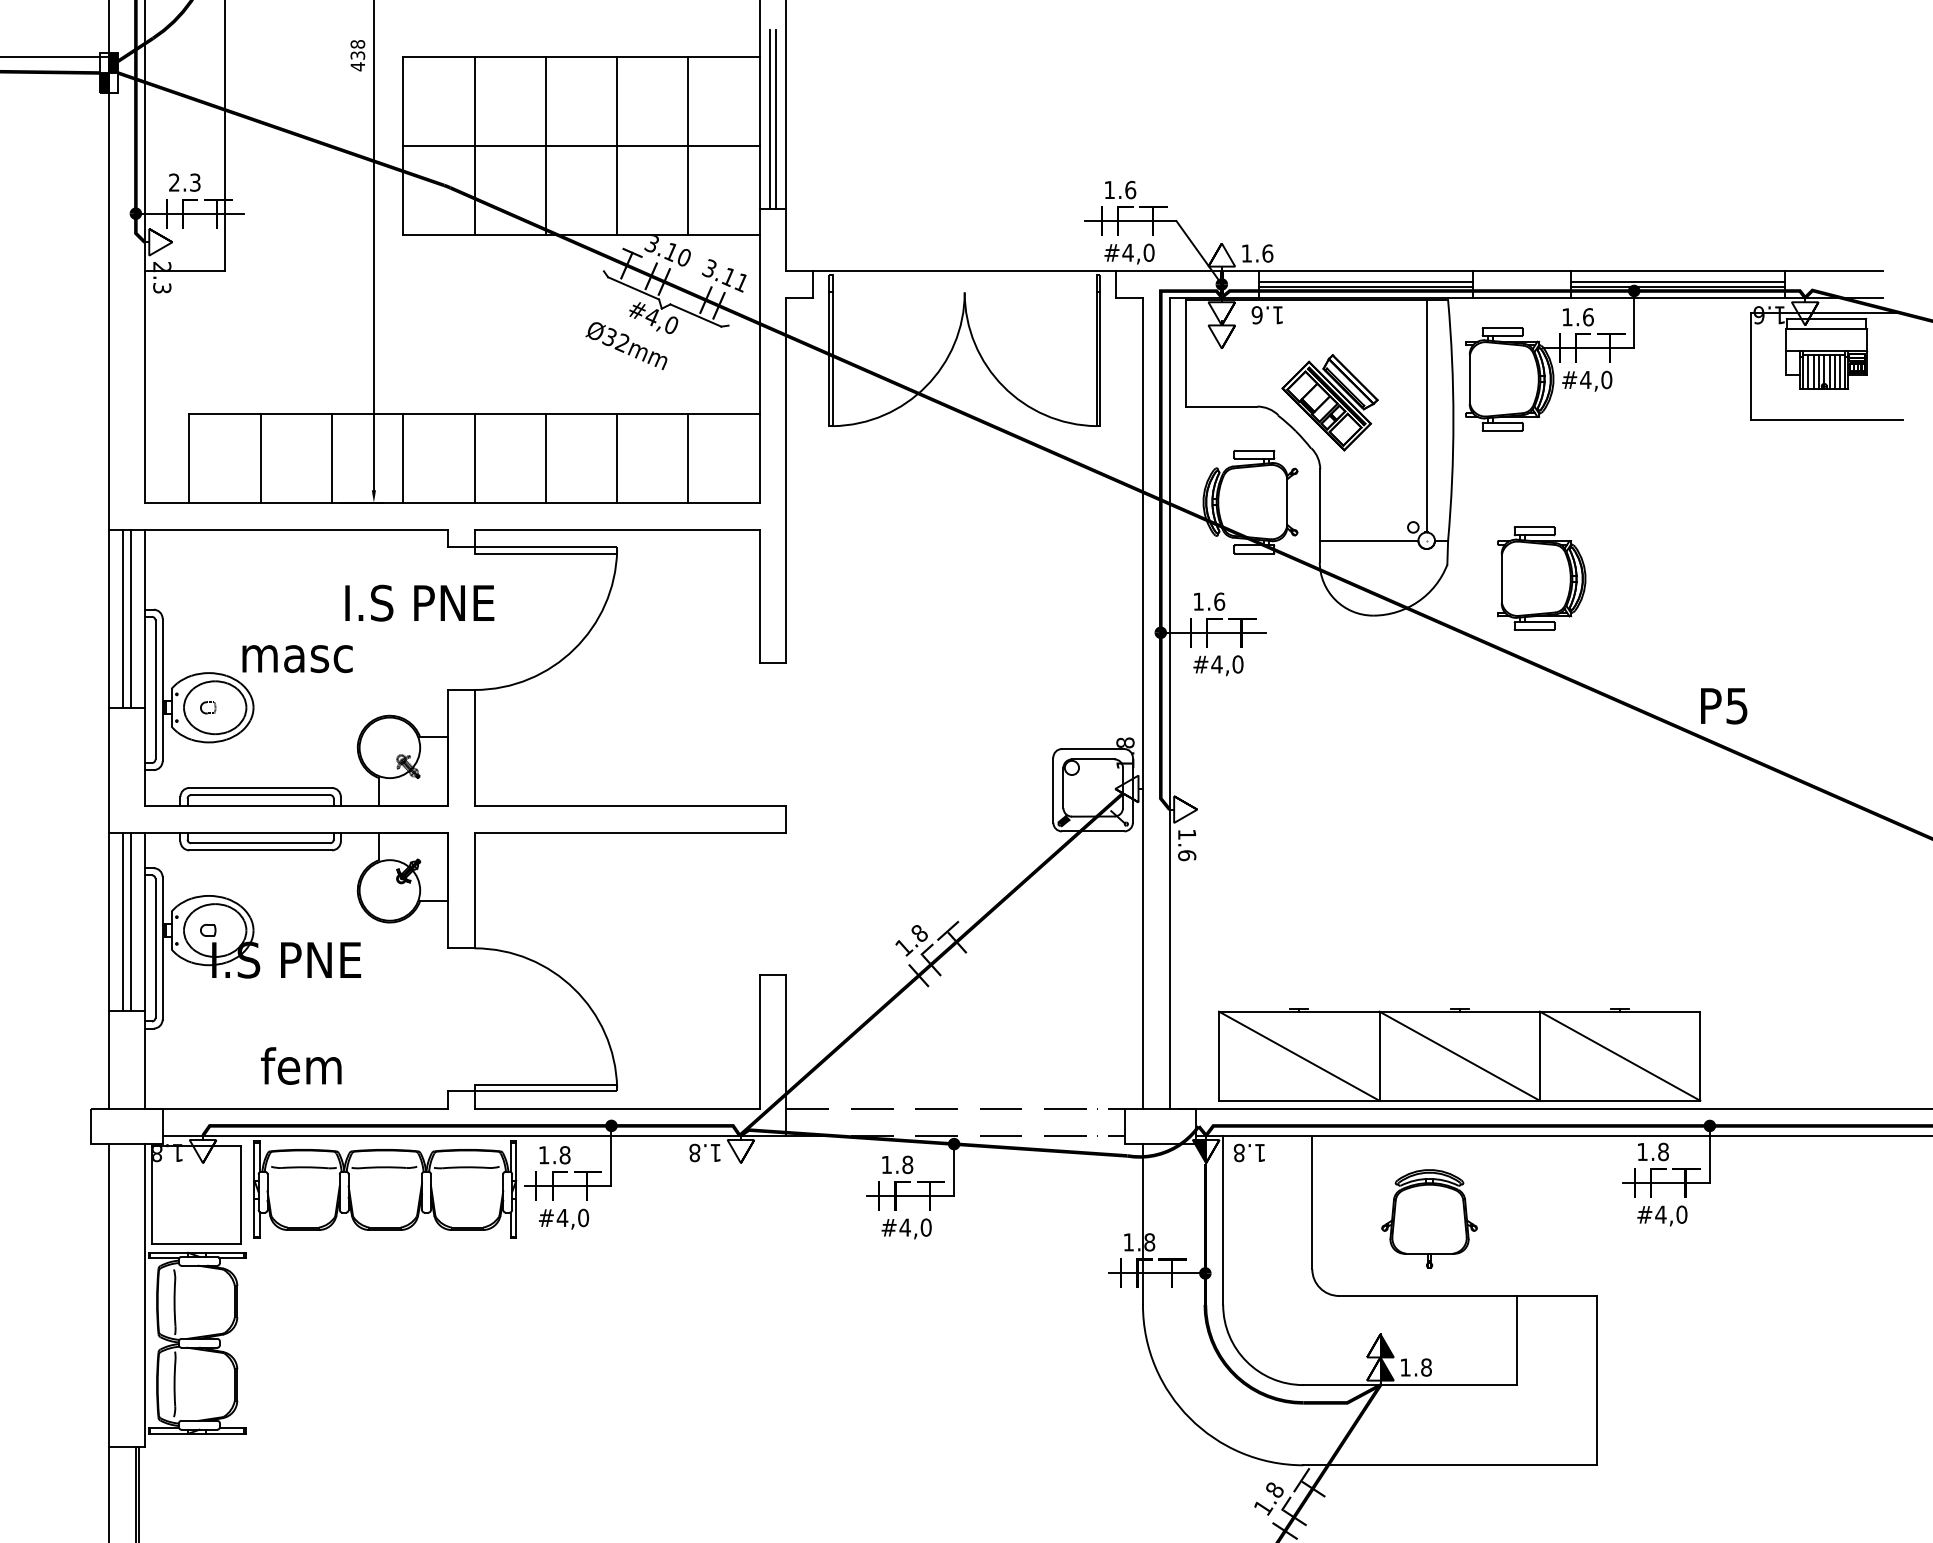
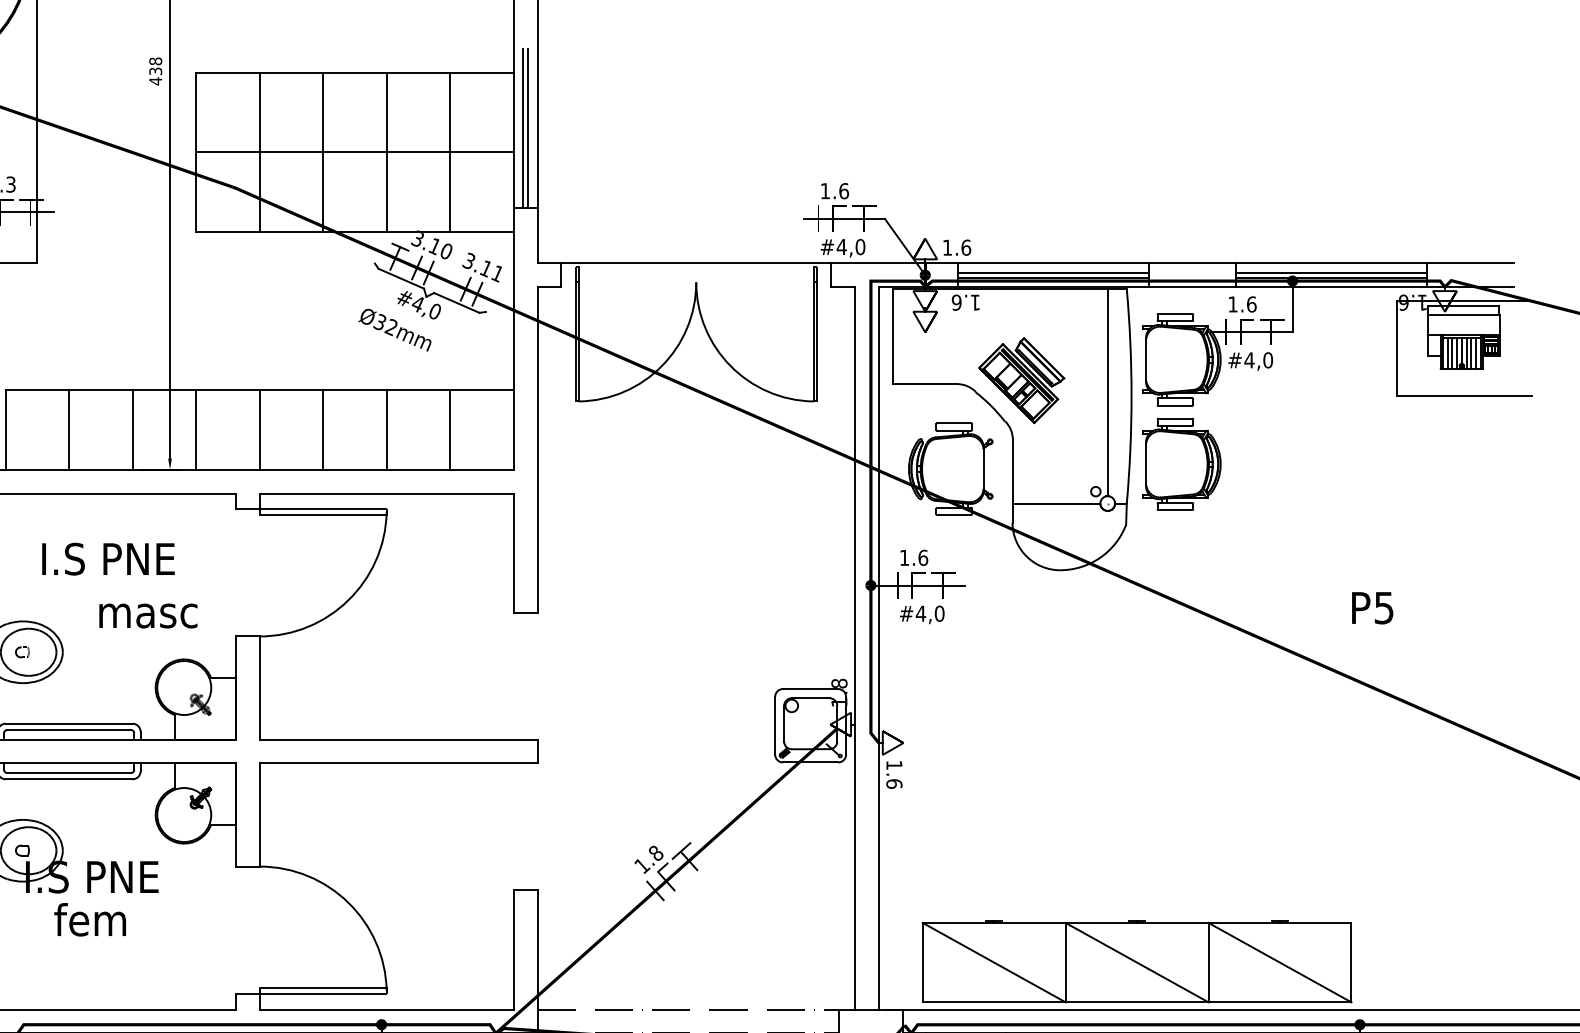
part: (1541, 578) -> (1181, 464), moved
text: (419, 602) -> (108, 558), moved
text: (297, 659) -> (148, 616), moved
text: (1724, 706) -> (1372, 608), moved
text: (301, 1065) -> (90, 919), moved

